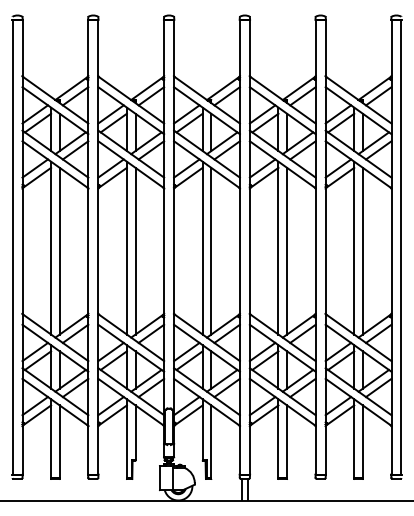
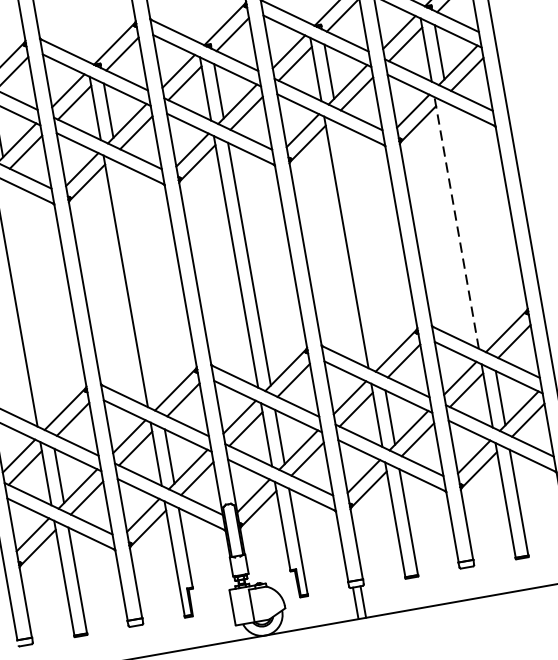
line: (354, 247) -> (456, 222), solid -> dashed
line: (59, 250) -> (28, 302), removed
line: (135, 250) -> (138, 282), removed
line: (287, 250) -> (360, 243), removed
line: (362, 250) -> (469, 224), removed

